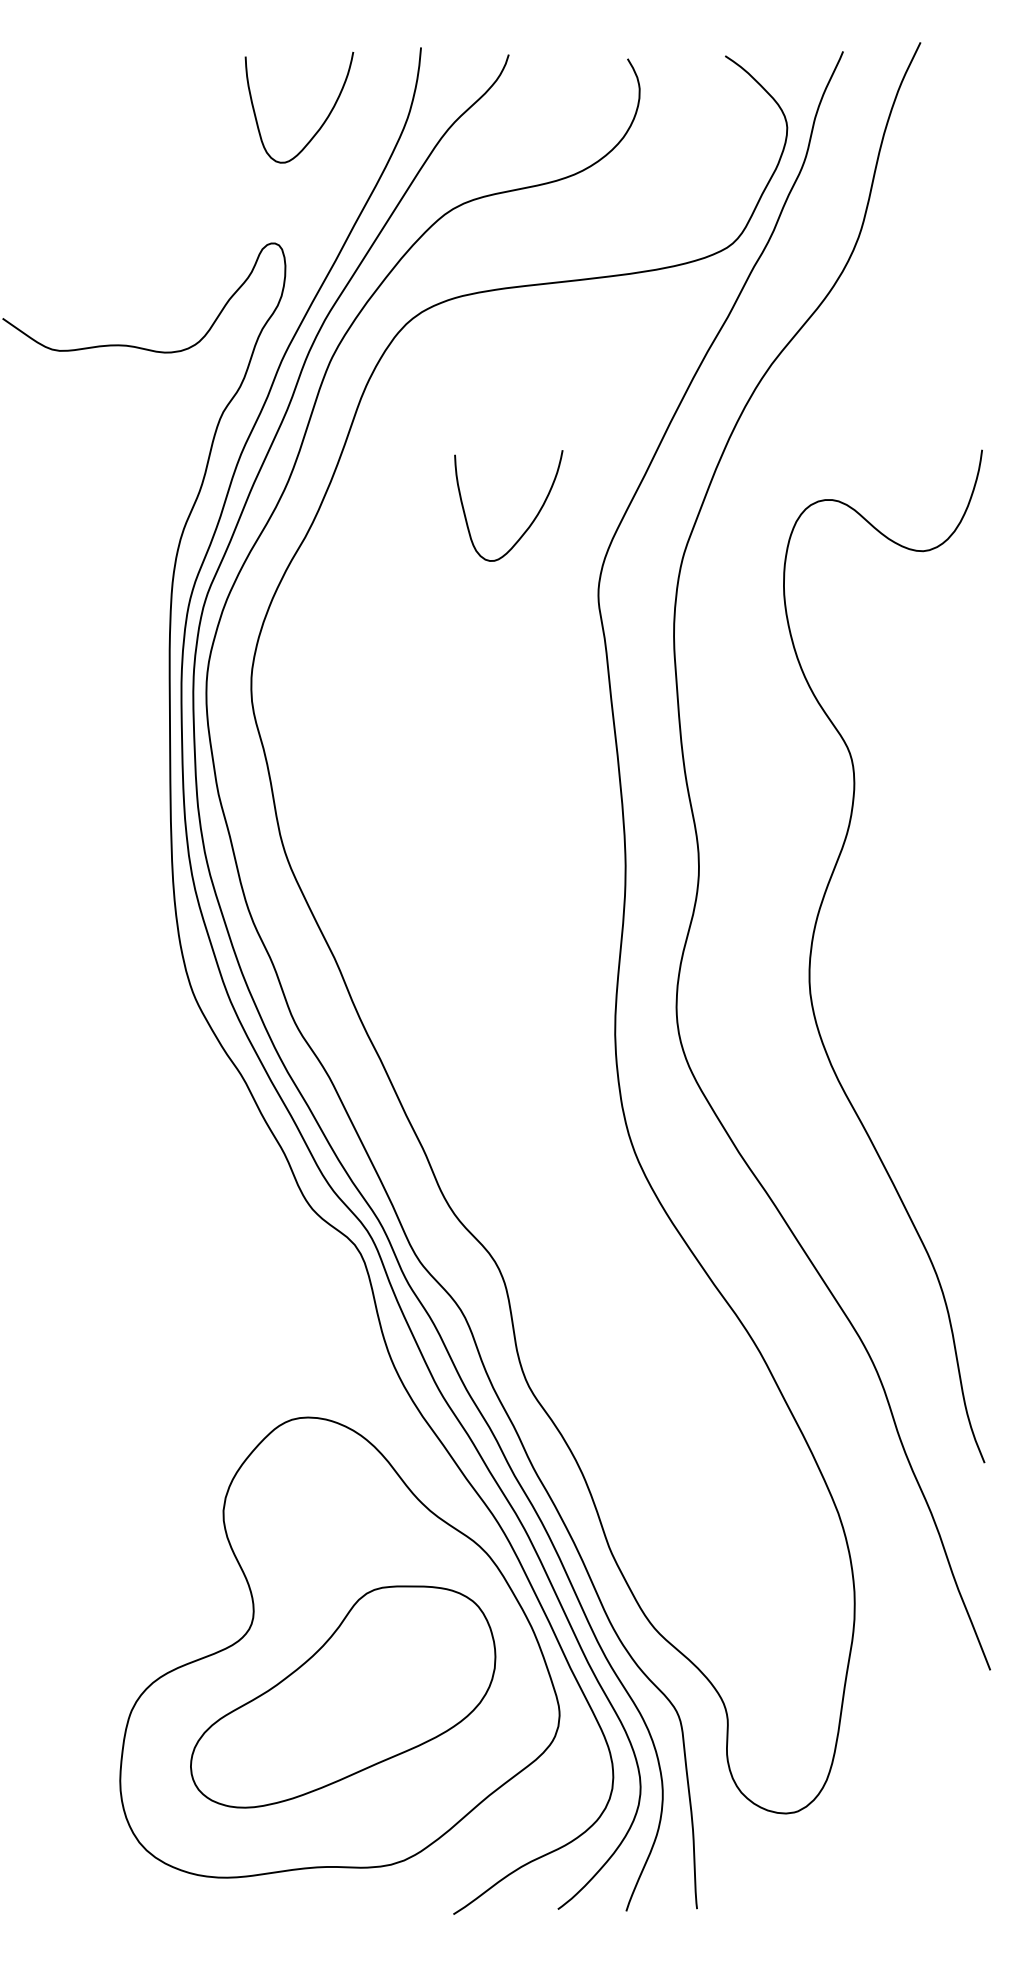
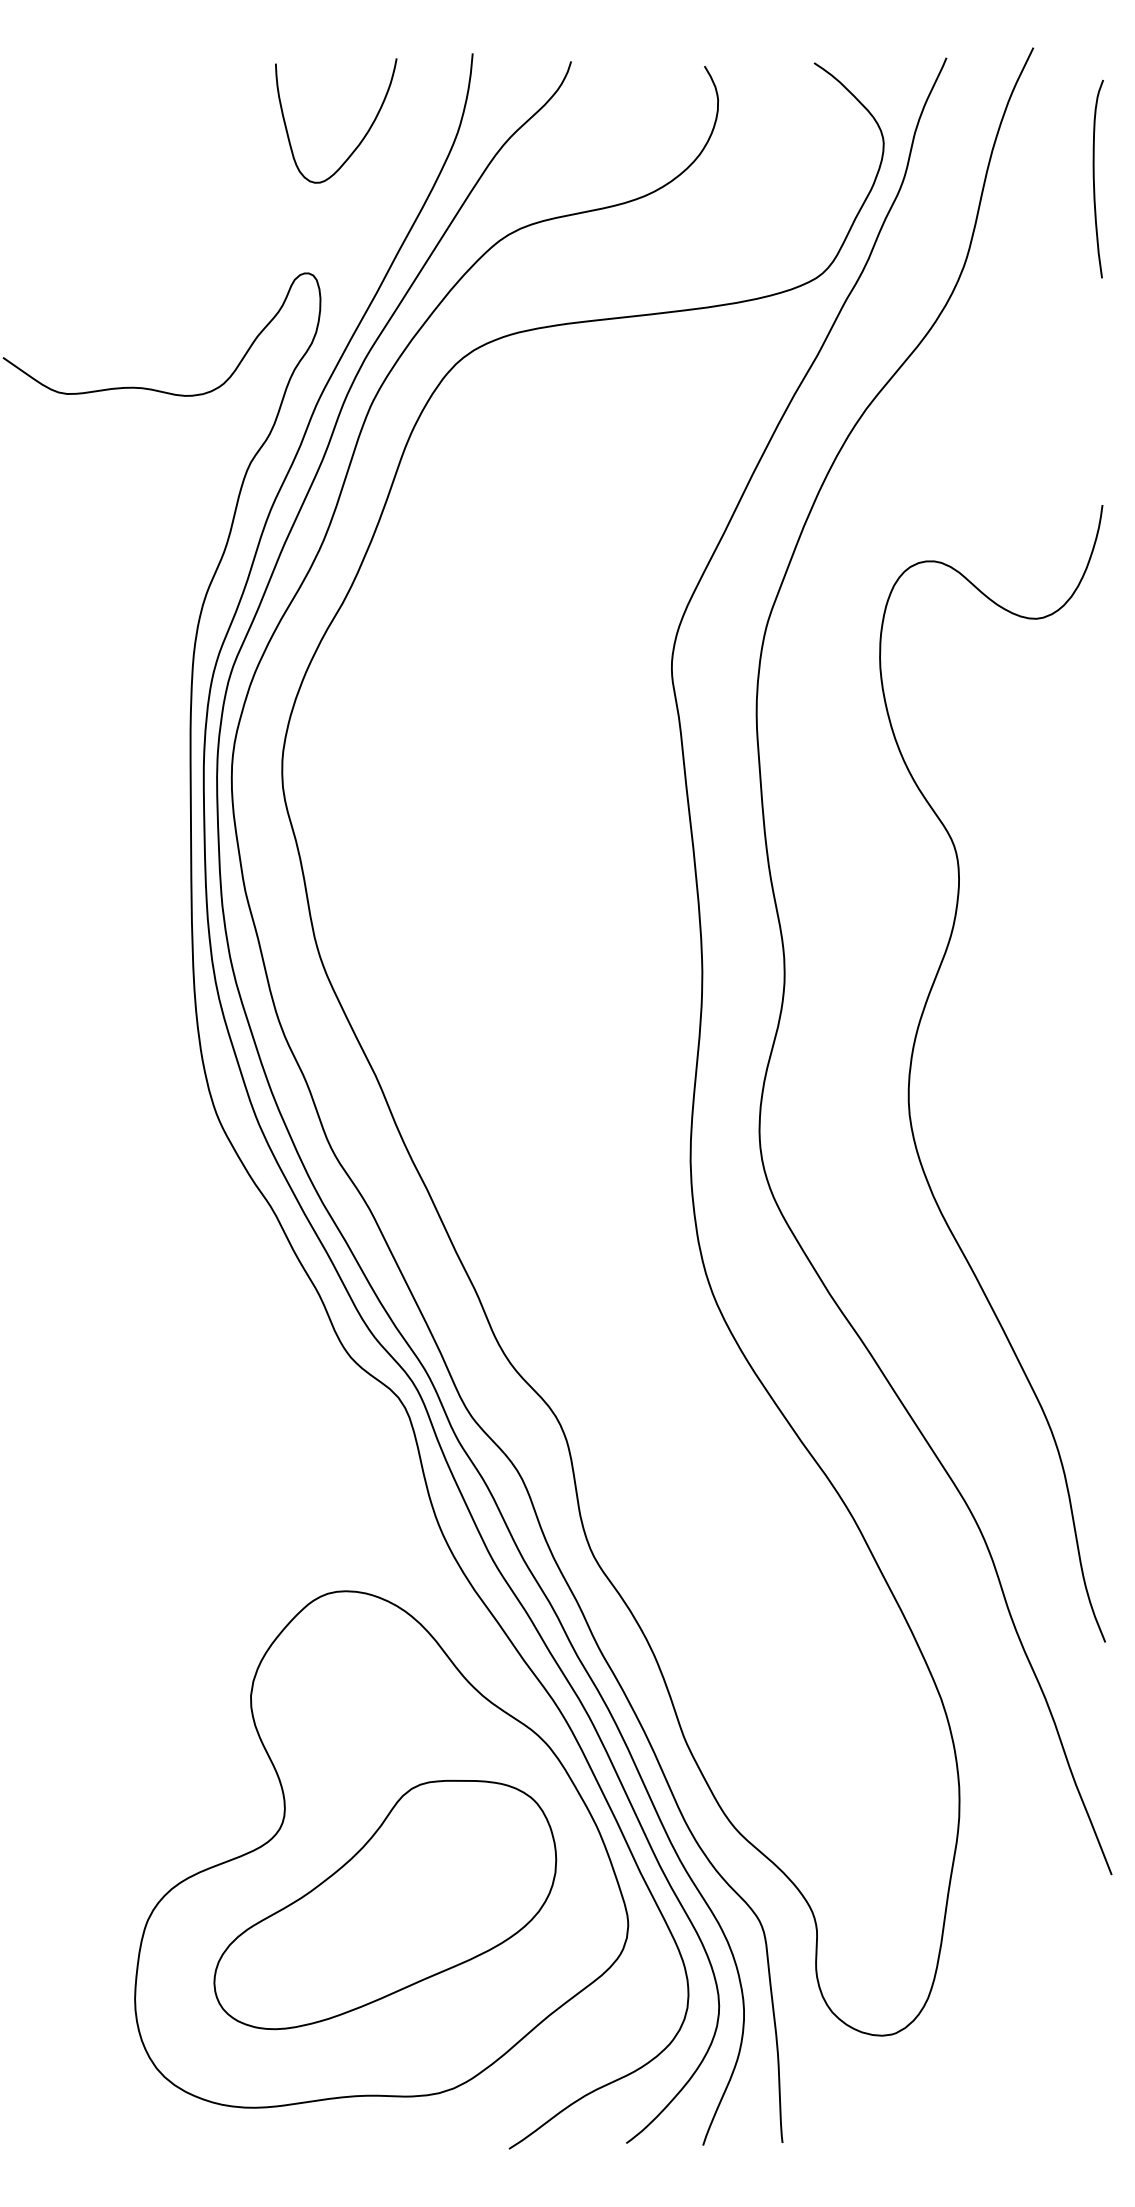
curve: (975, 158) -> (1094, 178), added
curve: (533, 519) -> (598, 583), removed

